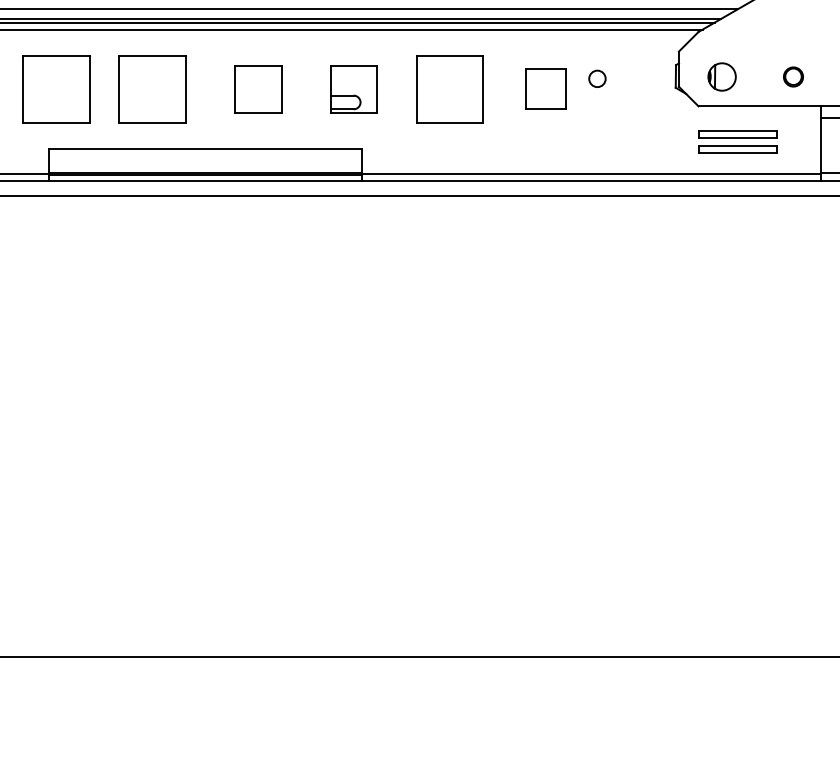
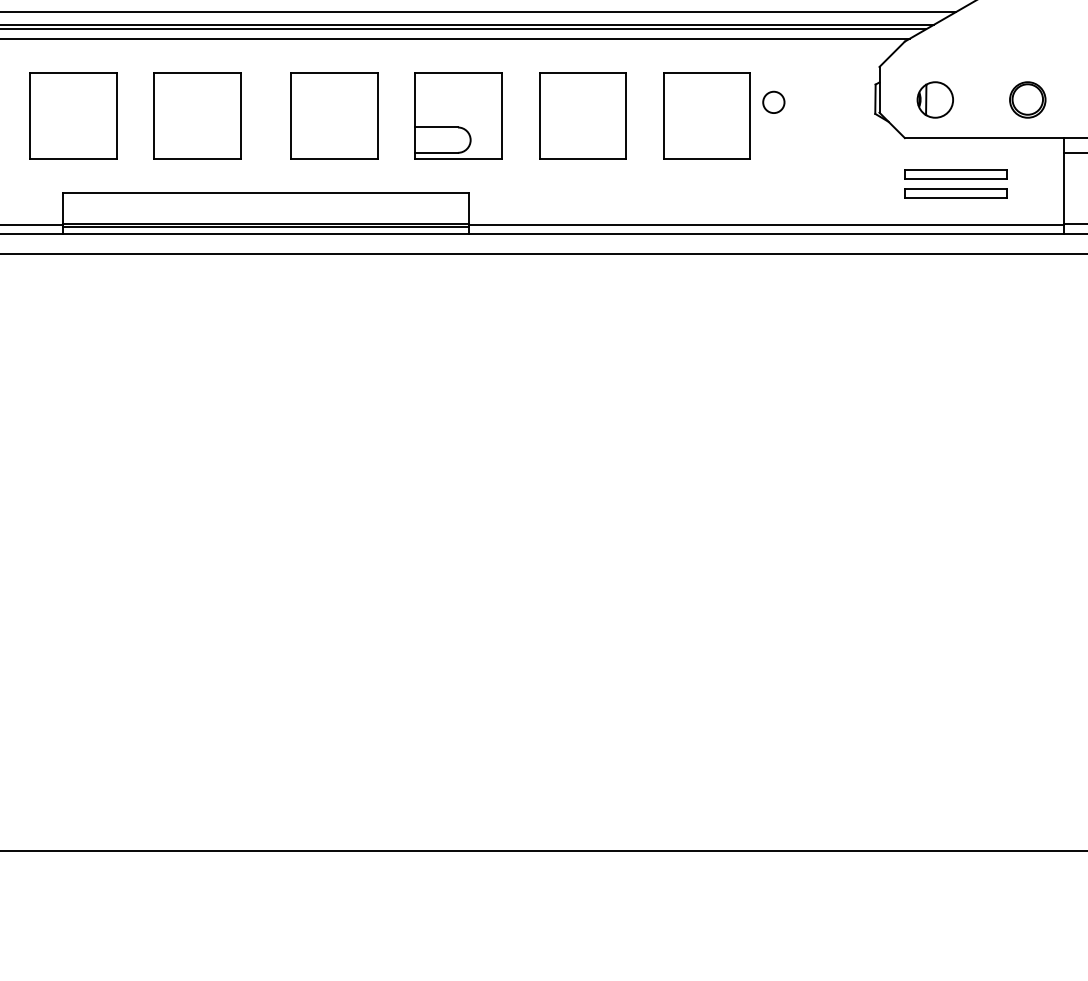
part: (793, 76) -> (1027, 99), size x1.43
part: (258, 89) -> (334, 116), size x1.43
part: (353, 89) -> (457, 116), size x1.43
part: (545, 89) -> (706, 116), size x1.67

